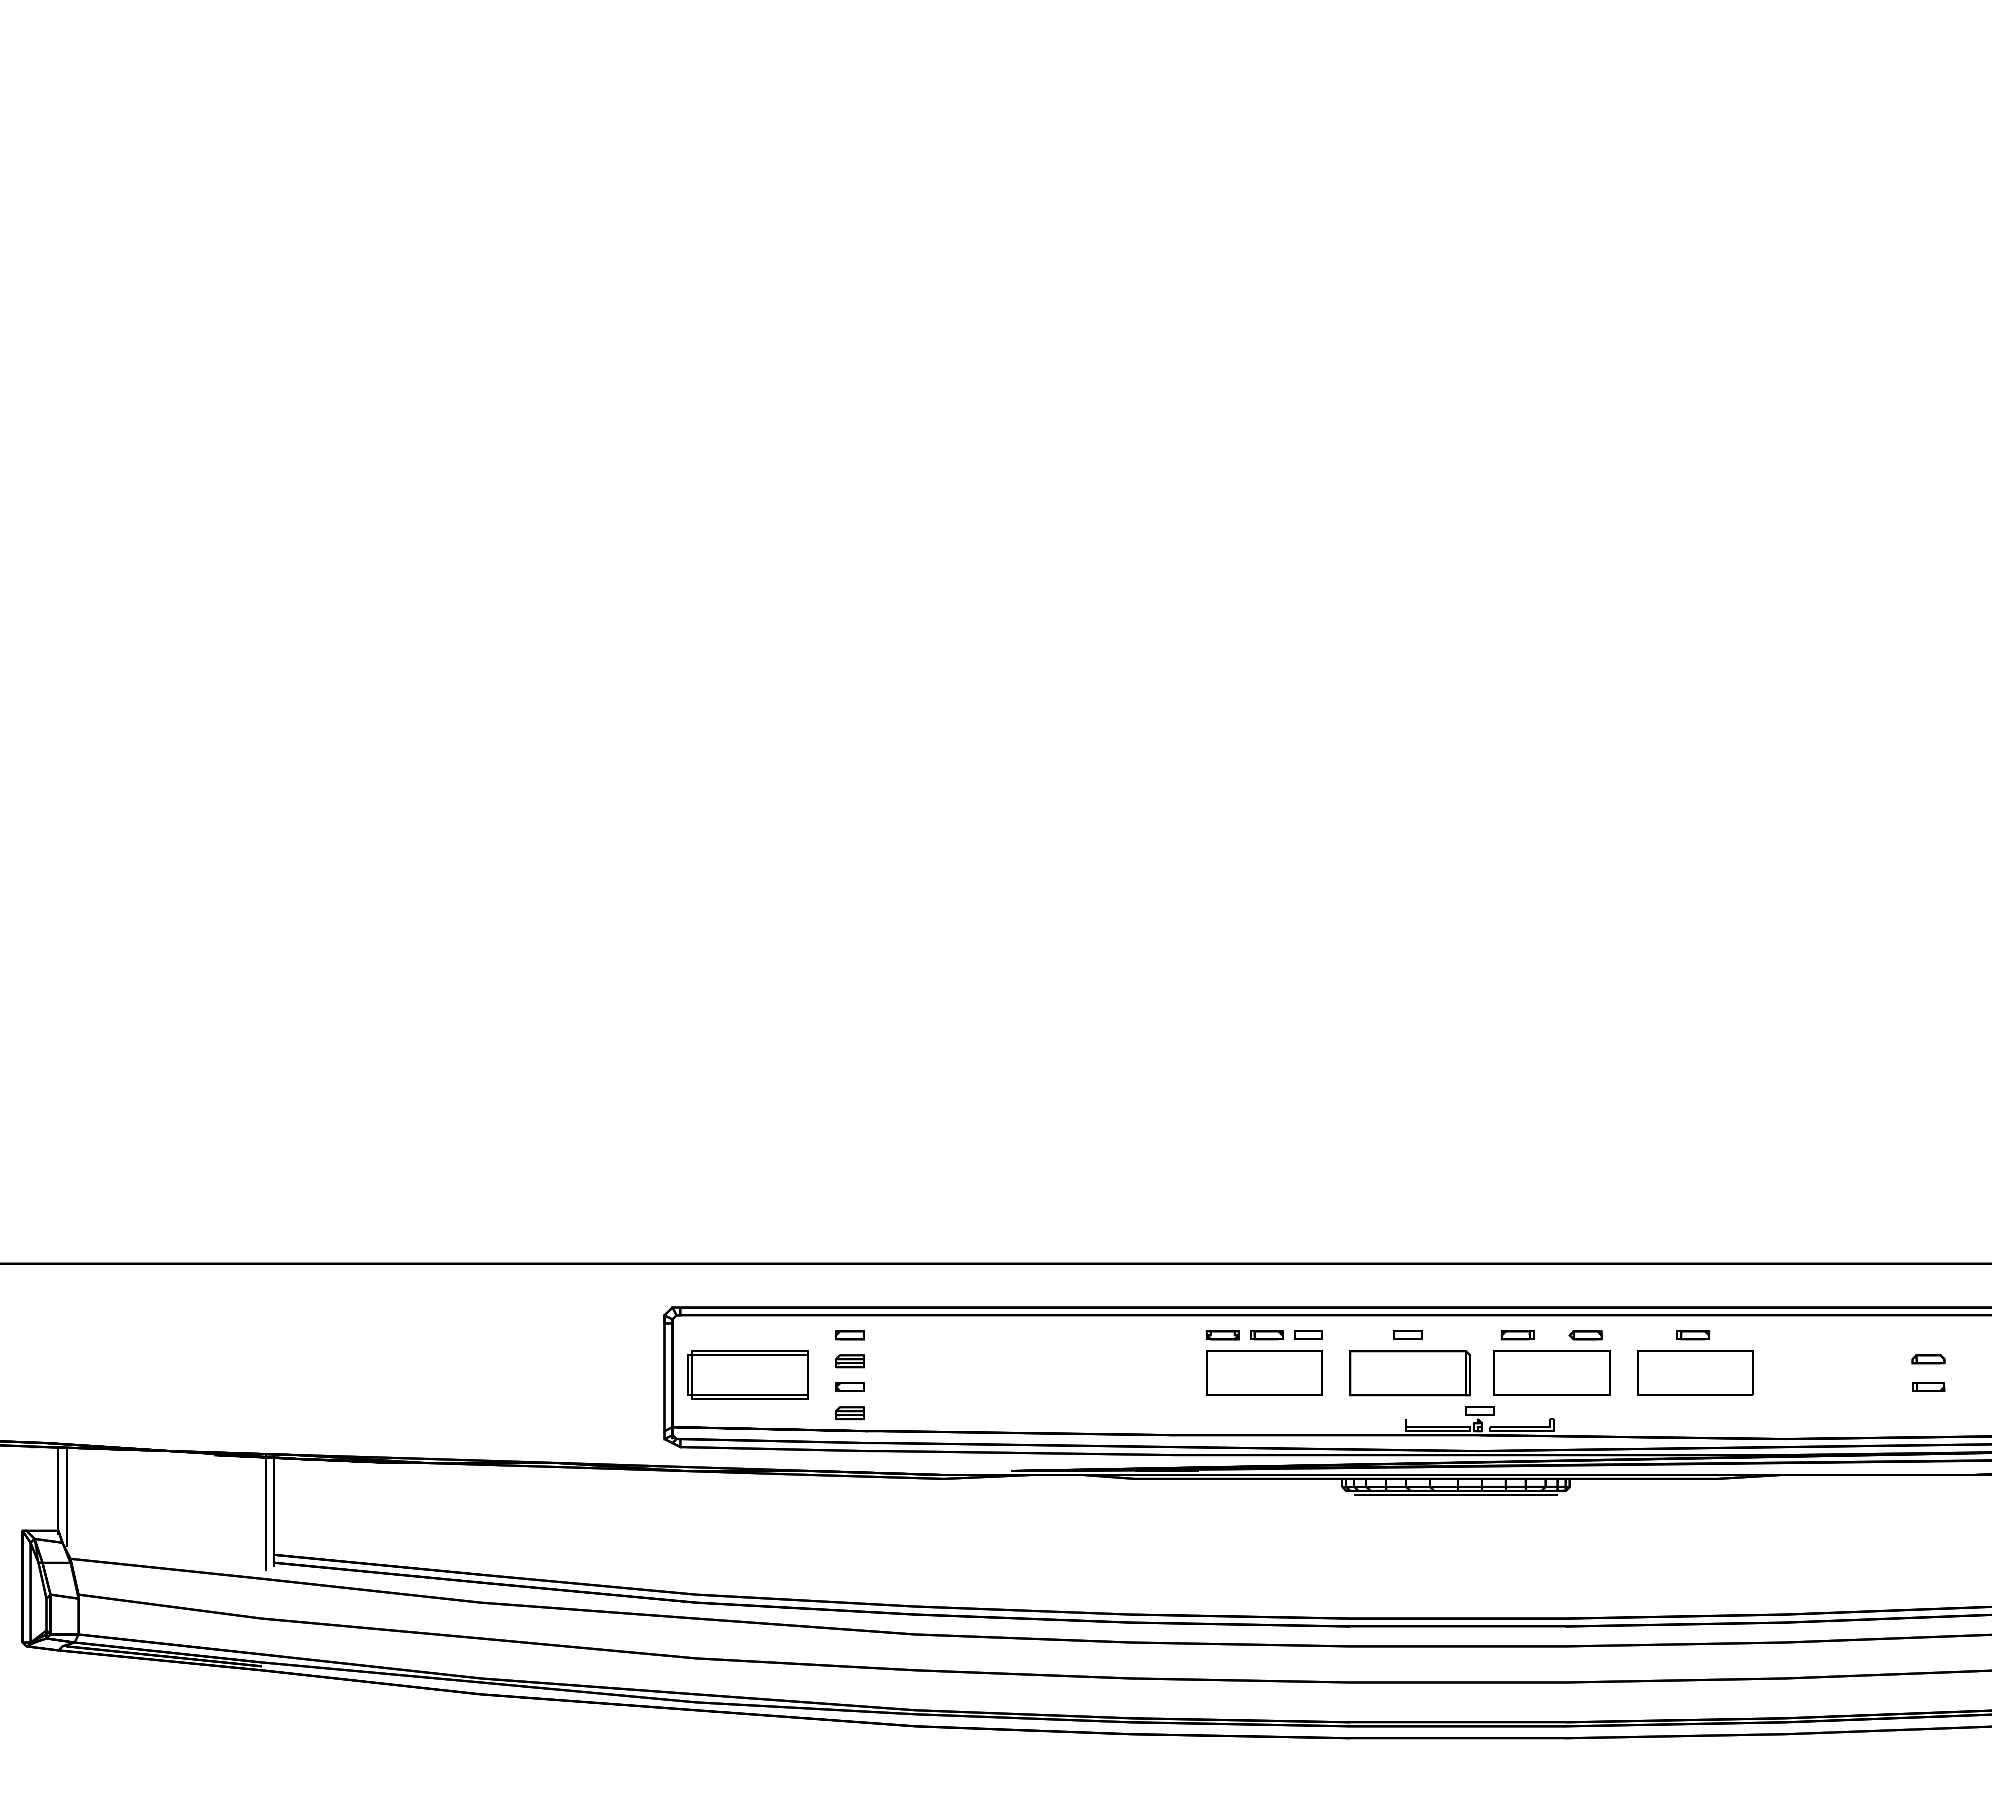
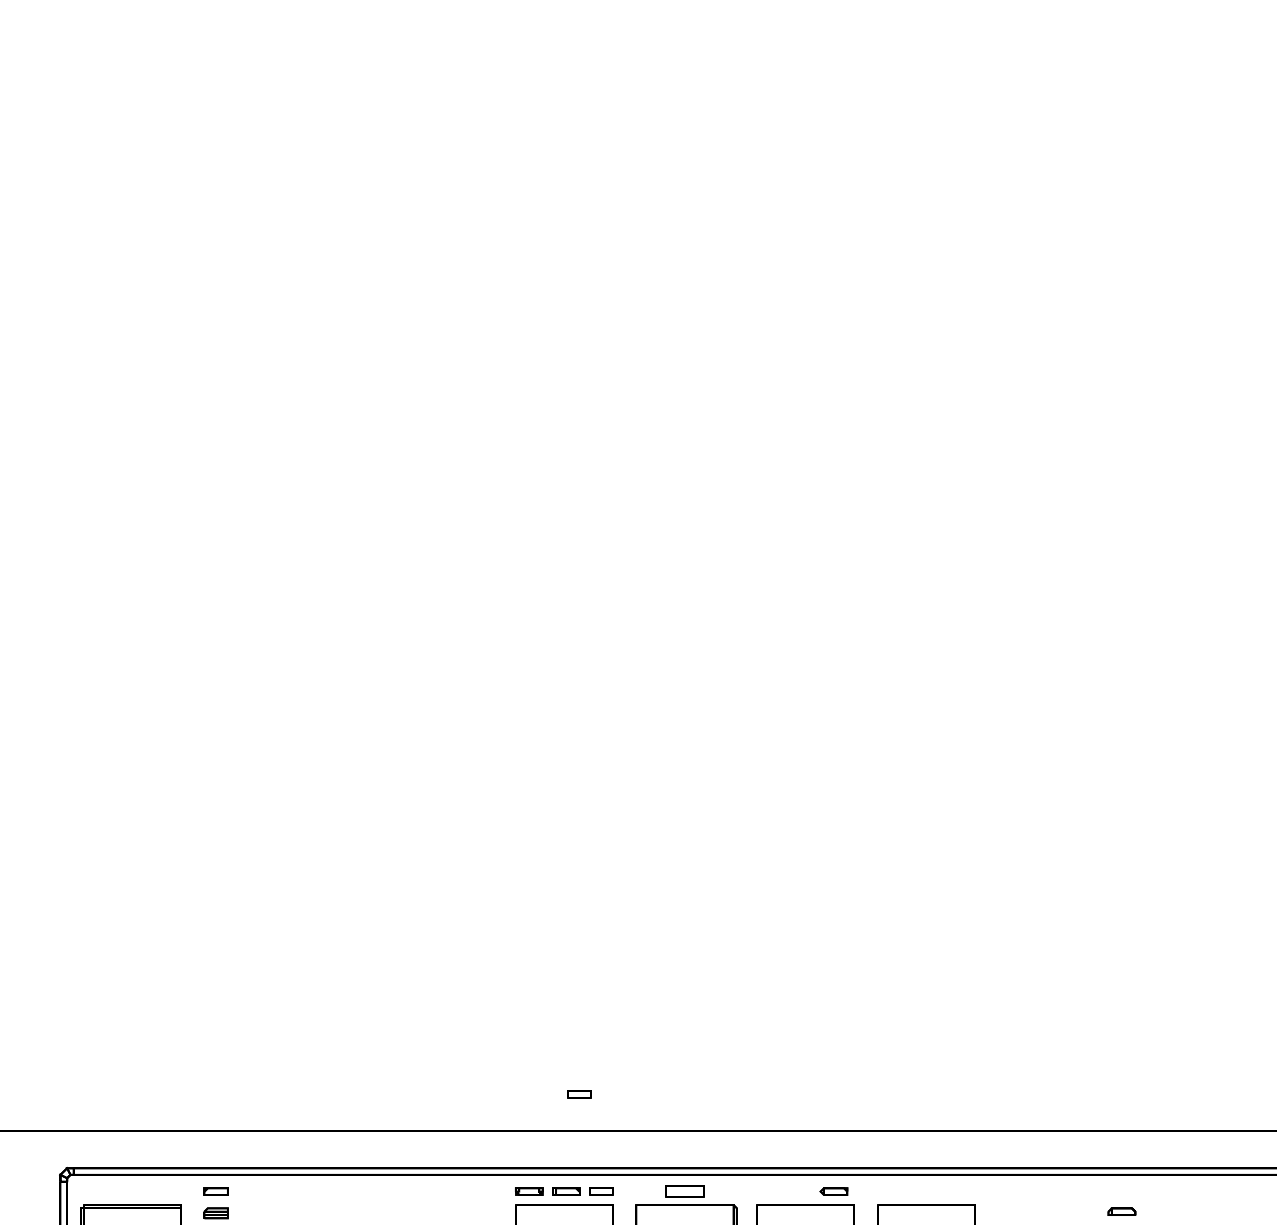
part: (1282, 1218) -> (579, 1093), added
part: (1407, 1334) -> (684, 1190), size x1.6
part: (1517, 1335) -> (776, 1191), removed
part: (1693, 1335) -> (924, 1191), removed

